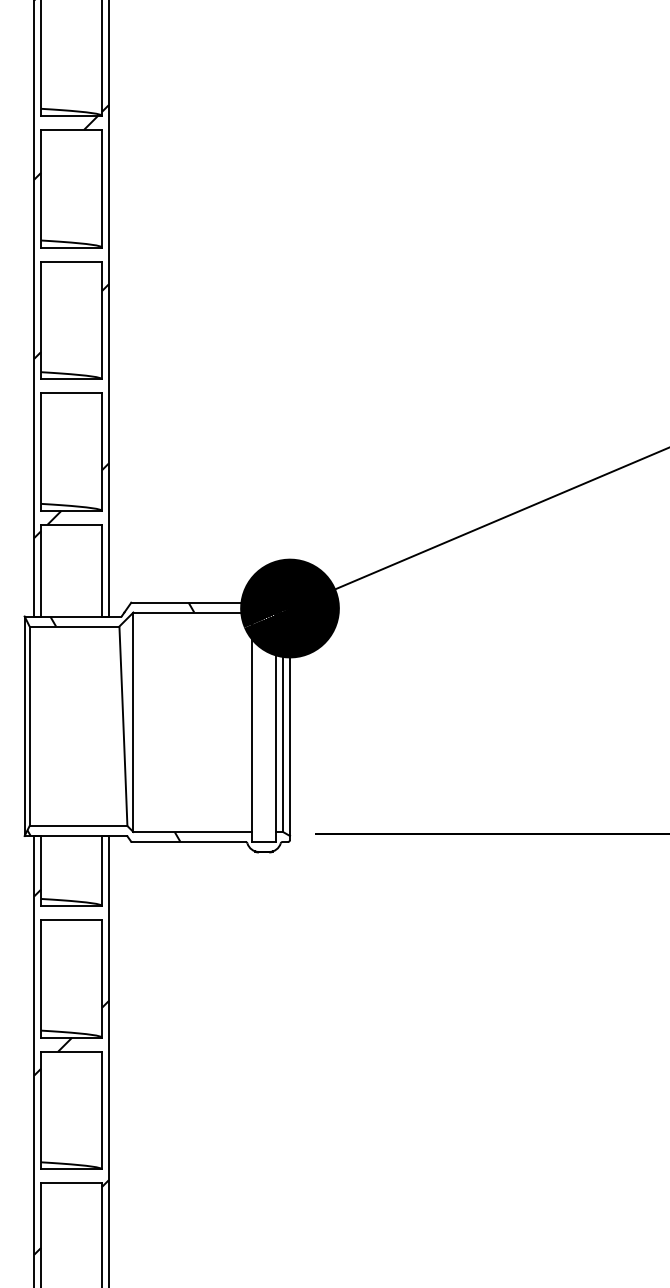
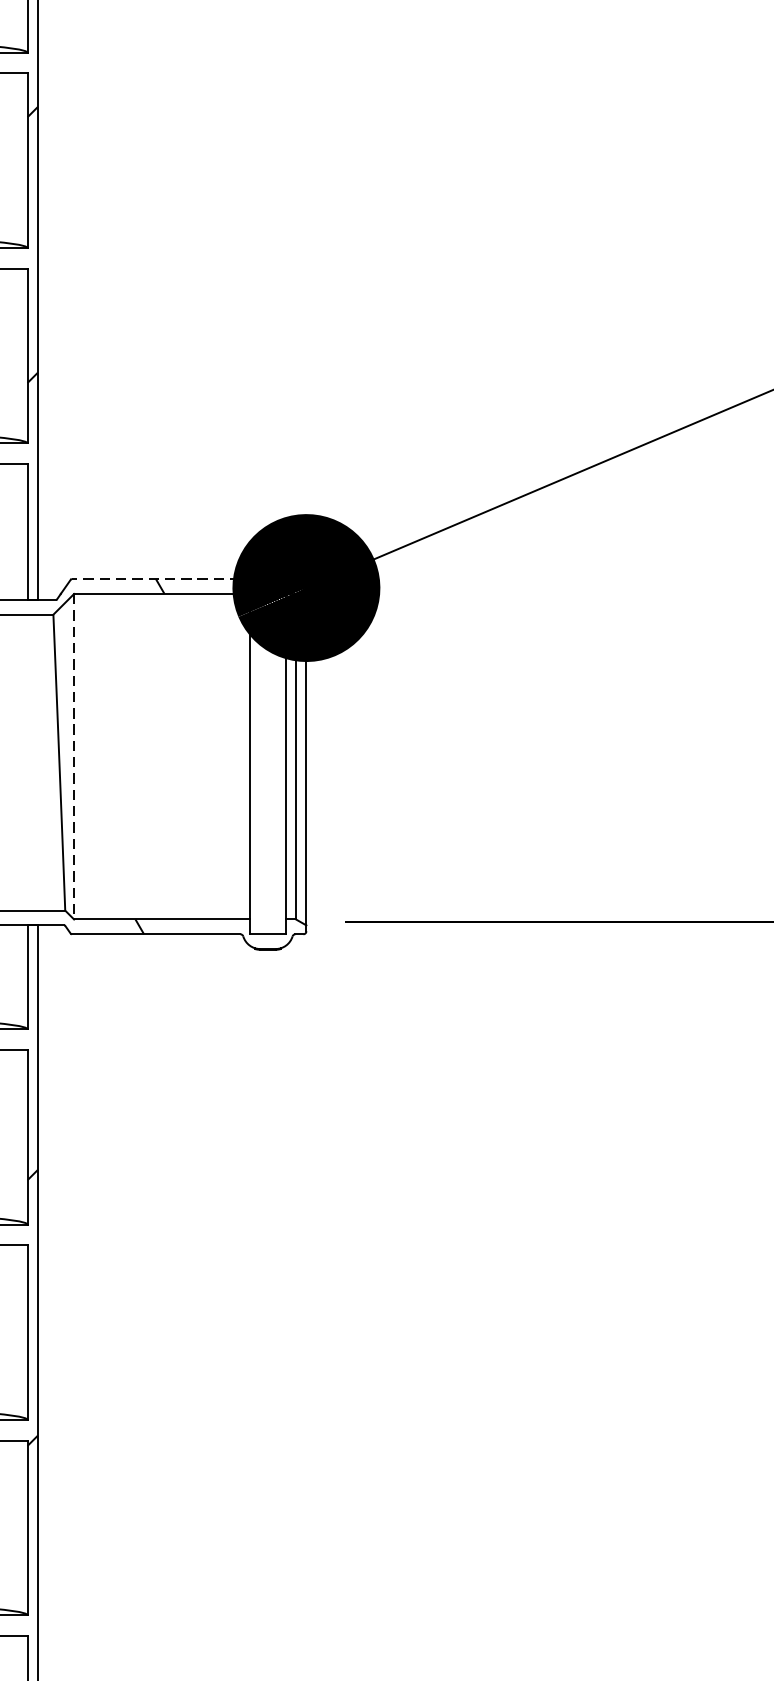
line: (188, 602) -> (155, 579), solid -> dashed
line: (133, 722) -> (74, 757), solid -> dashed

